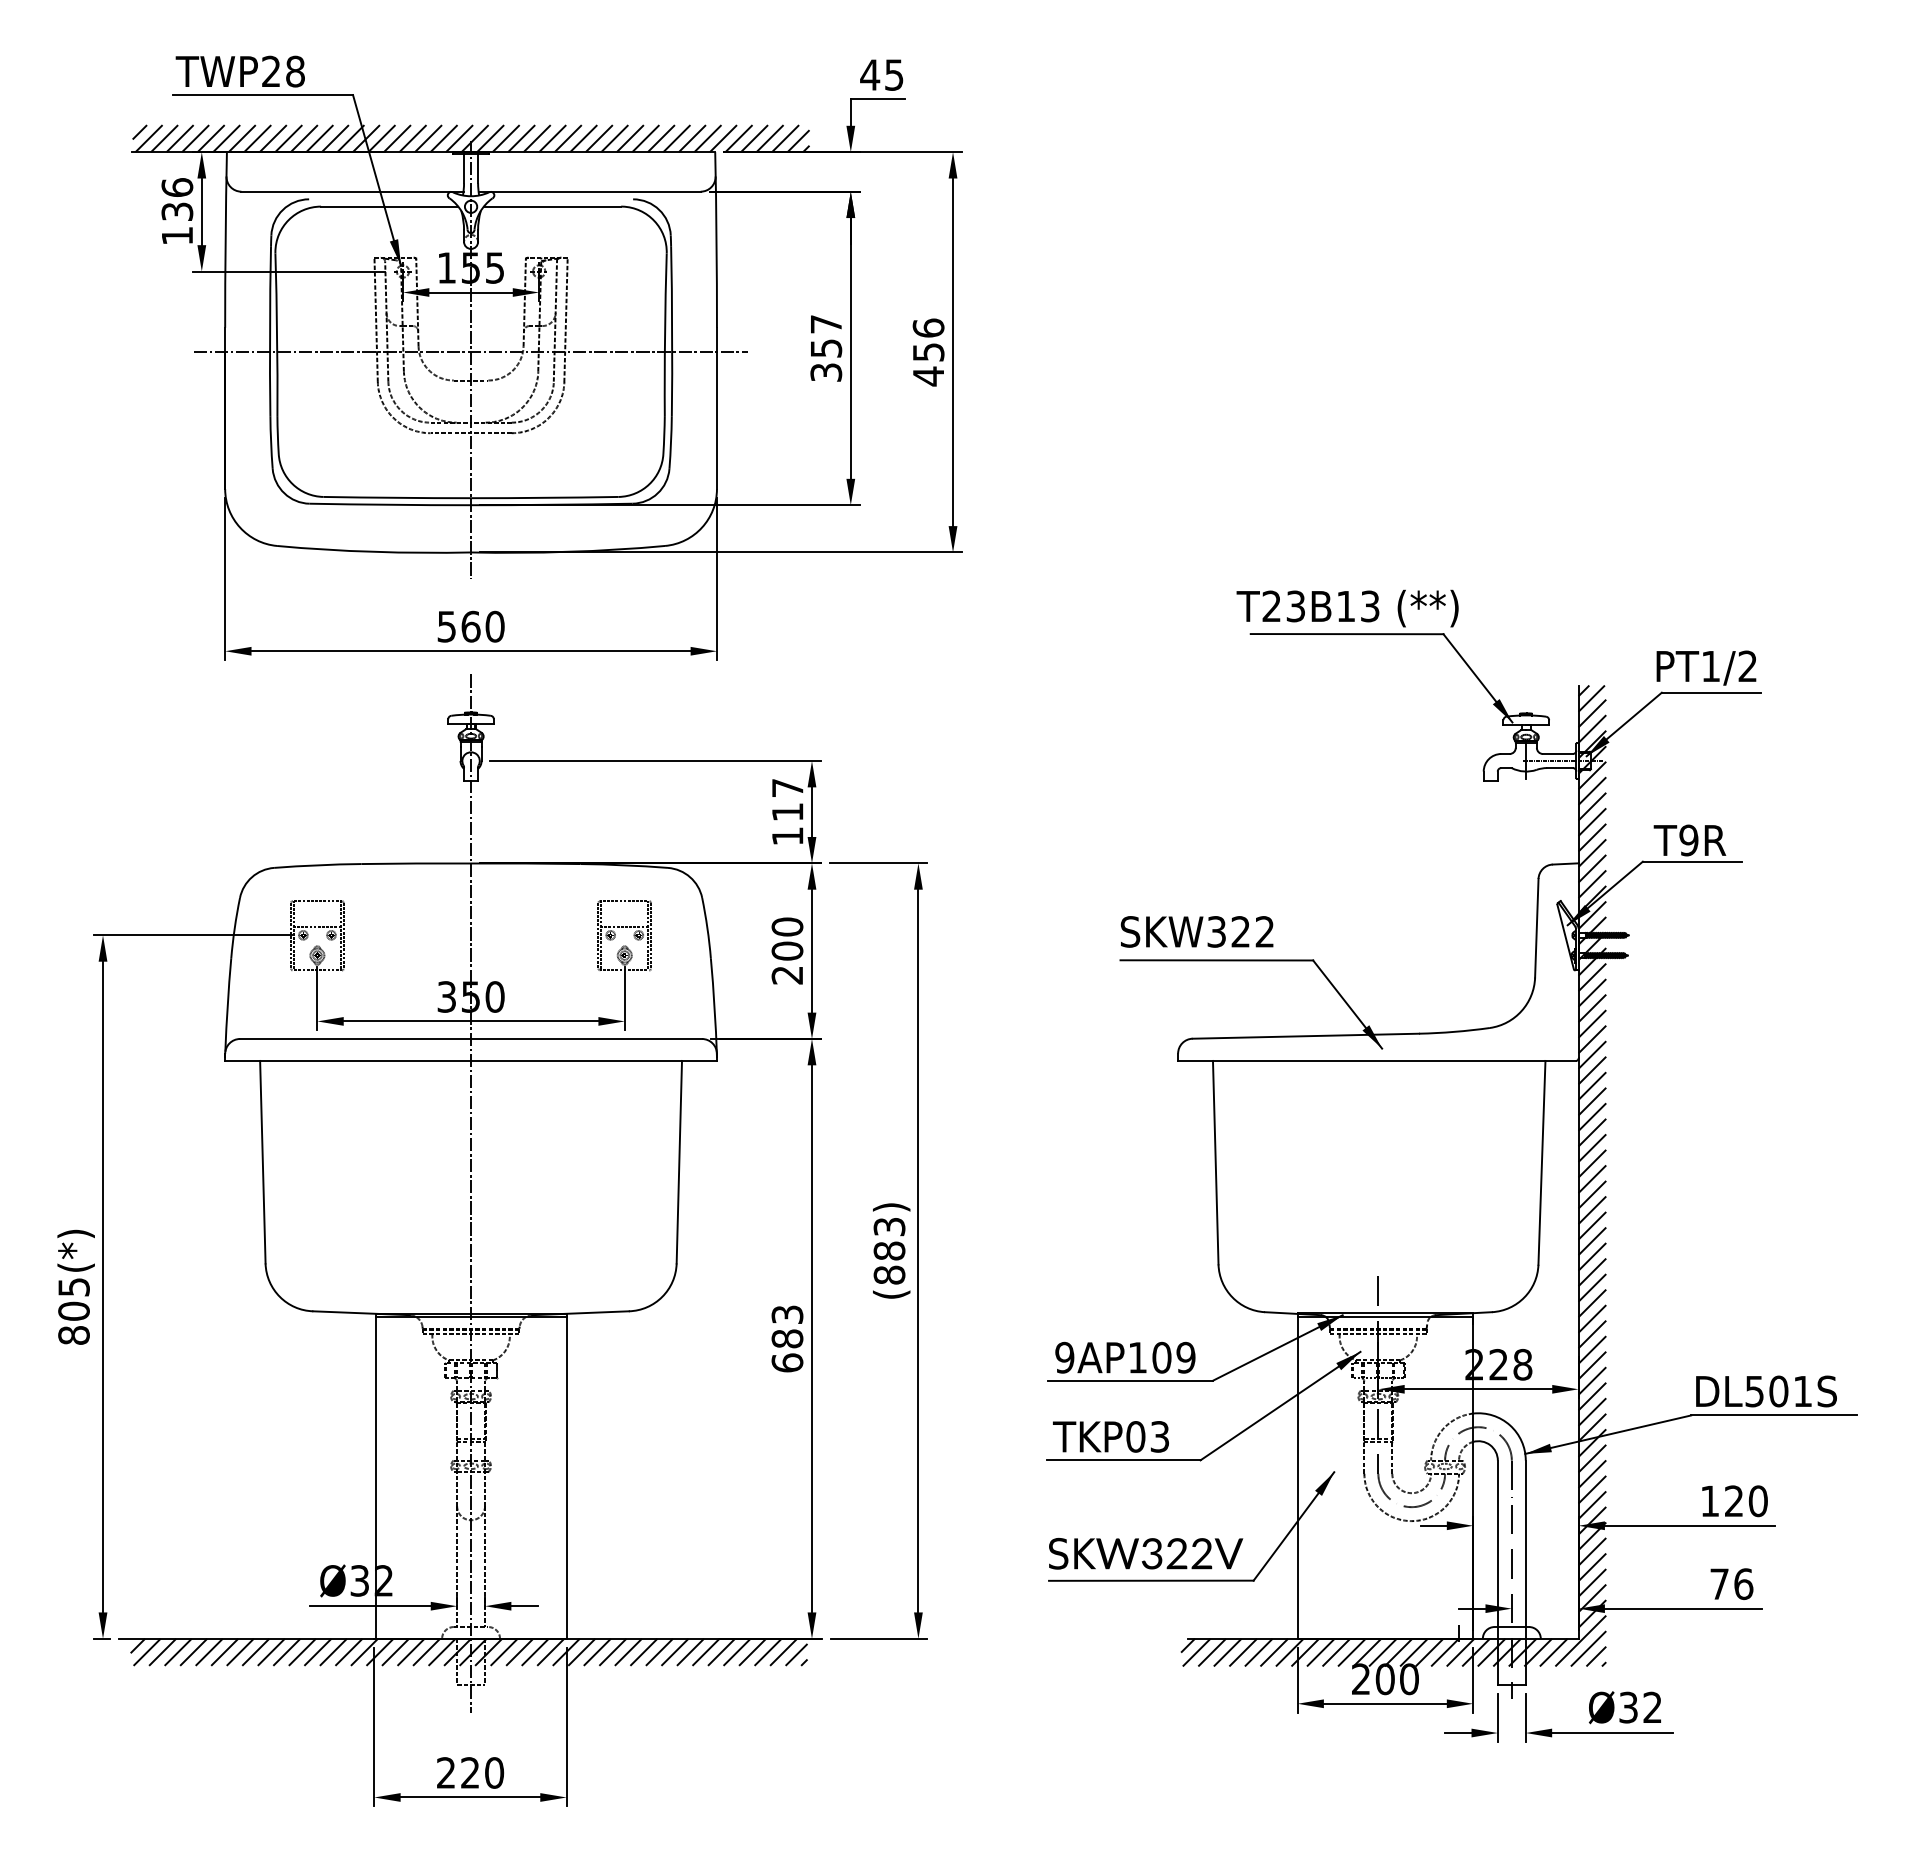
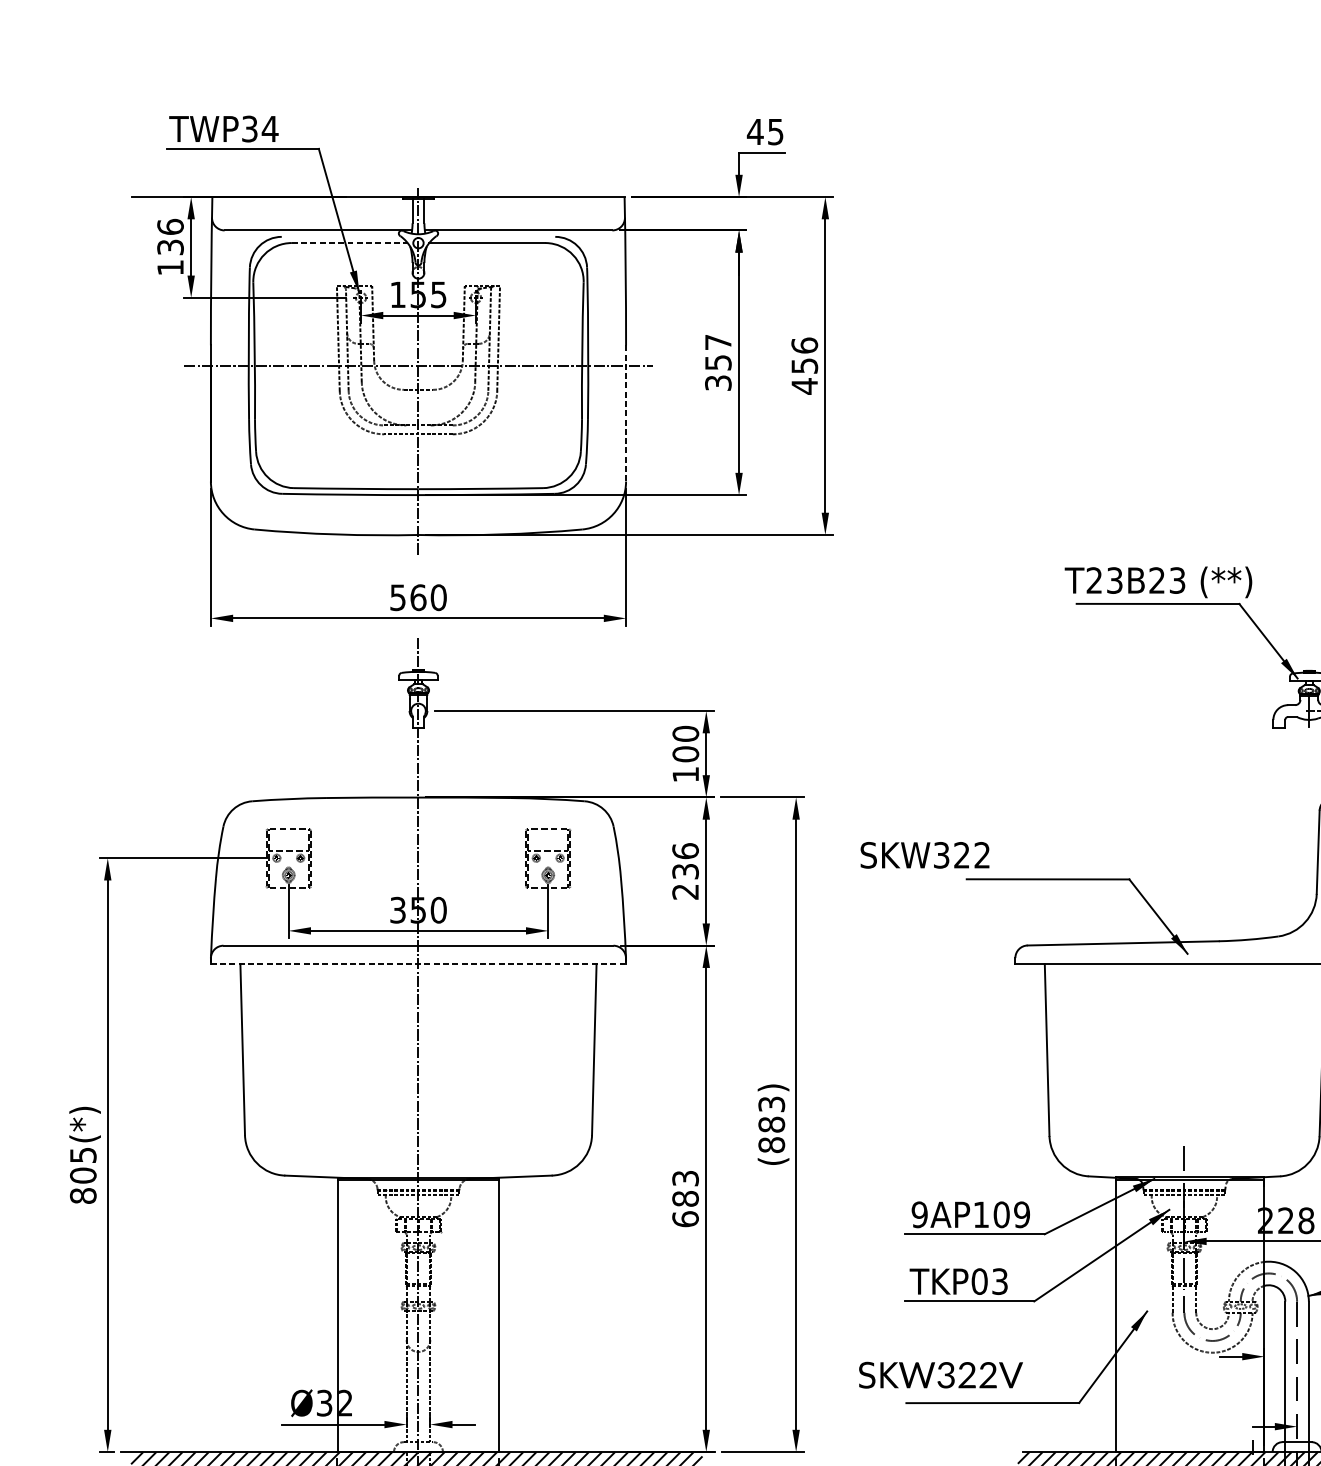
text: (283, 71) -> (260, 128), TWP28 -> TWP34
hatch: (470, 138) -> (418, 185), removed
line: (389, 206) -> (349, 242), solid -> dashed
line: (716, 408) -> (625, 413), solid -> dashed
text: (1345, 605) -> (1156, 579), T23B13 -> T23B23
text: (787, 799) -> (685, 743), 117 -> 100
text: (1196, 931) -> (924, 854), moved
text: (787, 938) -> (685, 860), 200 -> 236
line: (471, 1060) -> (418, 963), solid -> dashed
text: (1146, 1553) -> (941, 1375), moved

